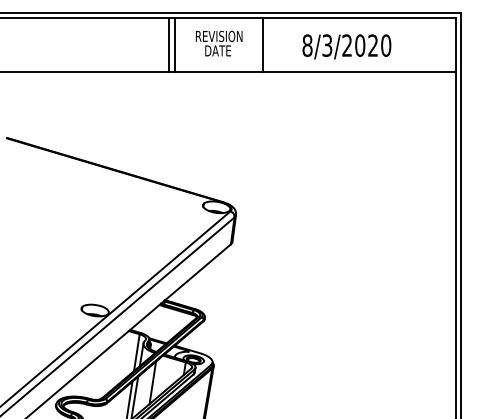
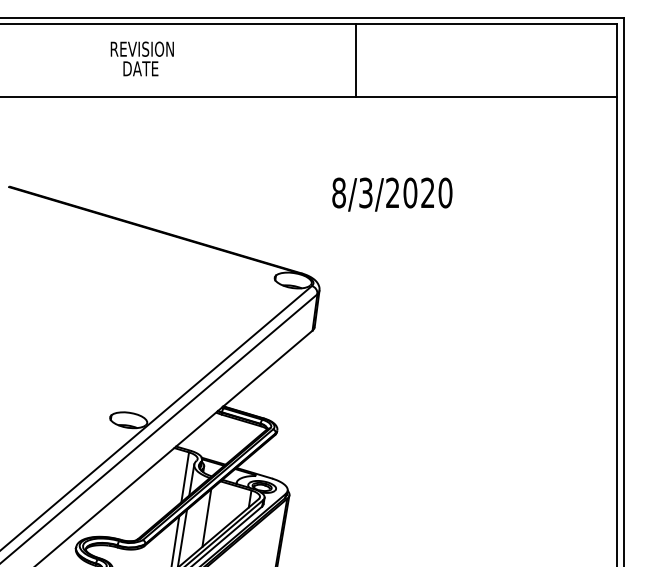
text: (219, 43) -> (142, 58), moved
line: (168, 44) -> (228, 60), removed
line: (174, 44) -> (236, 60), removed
text: (346, 46) -> (391, 194), moved

